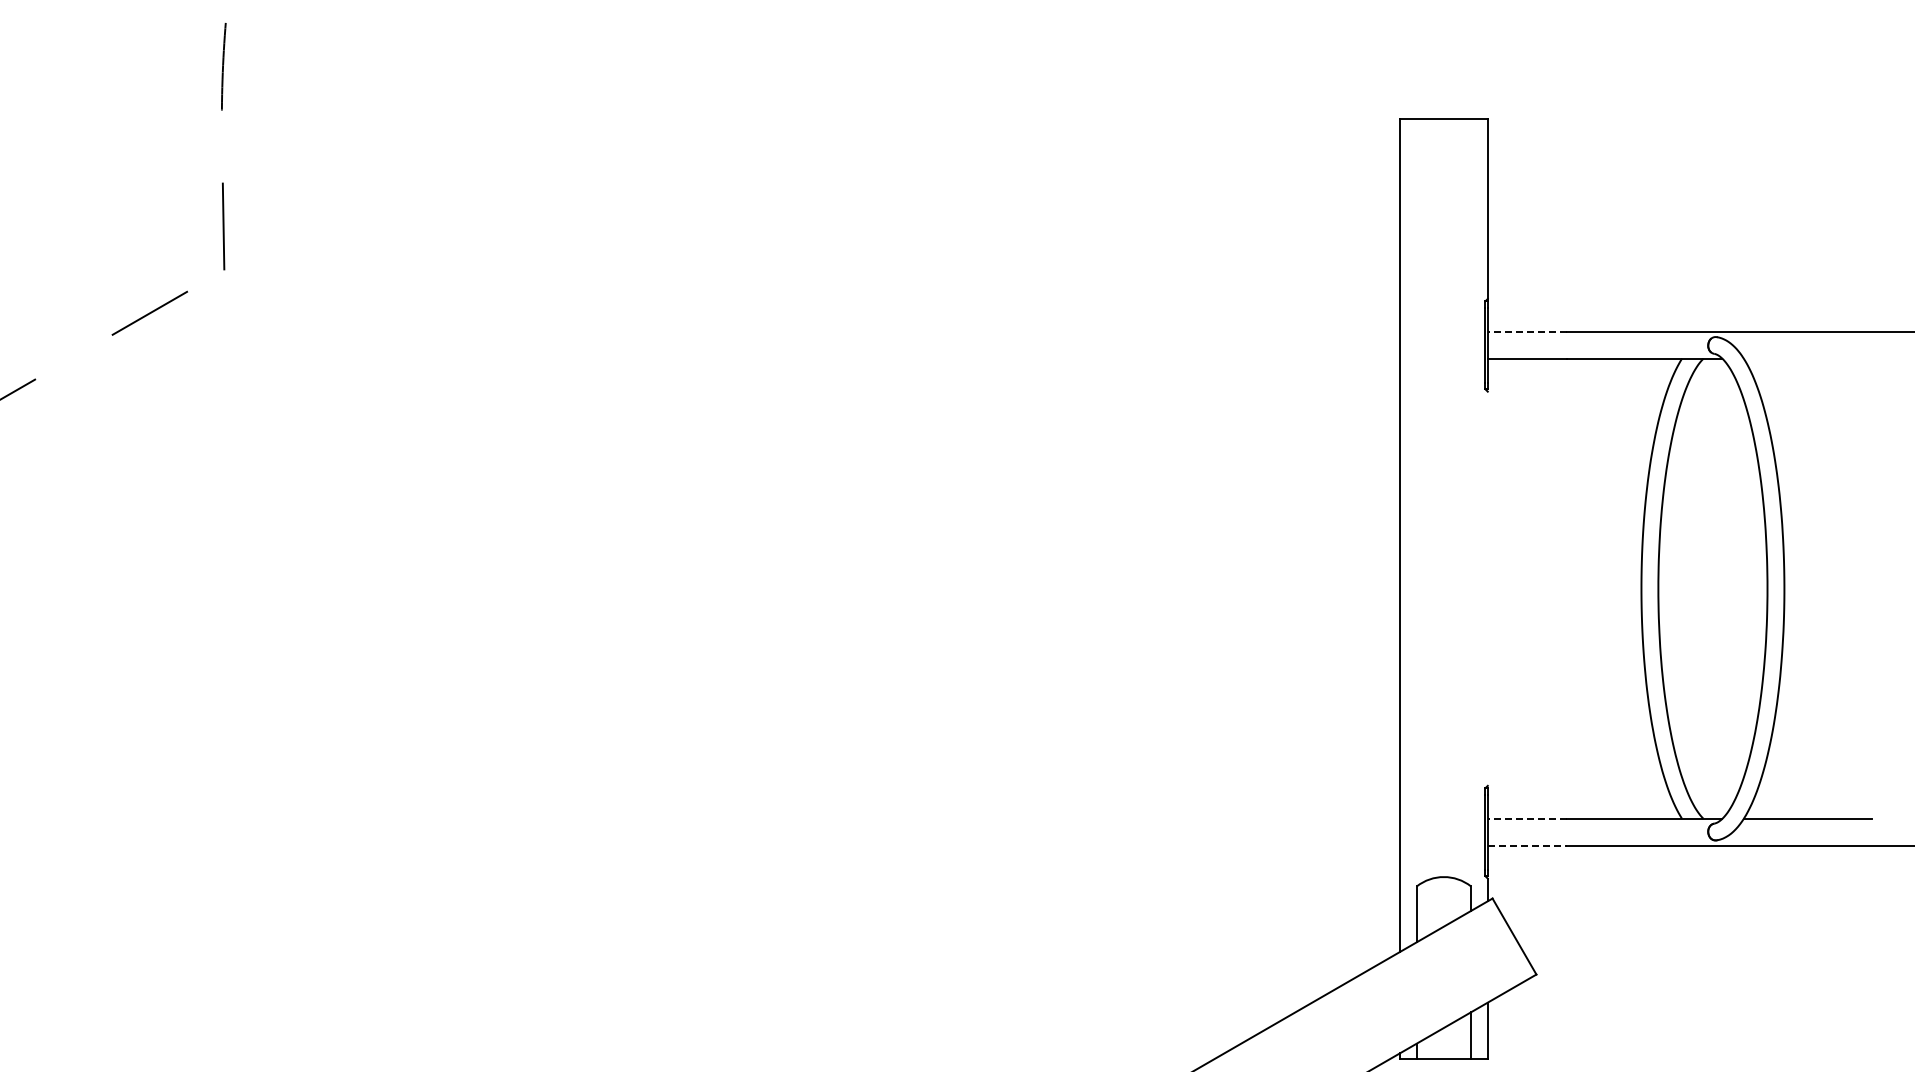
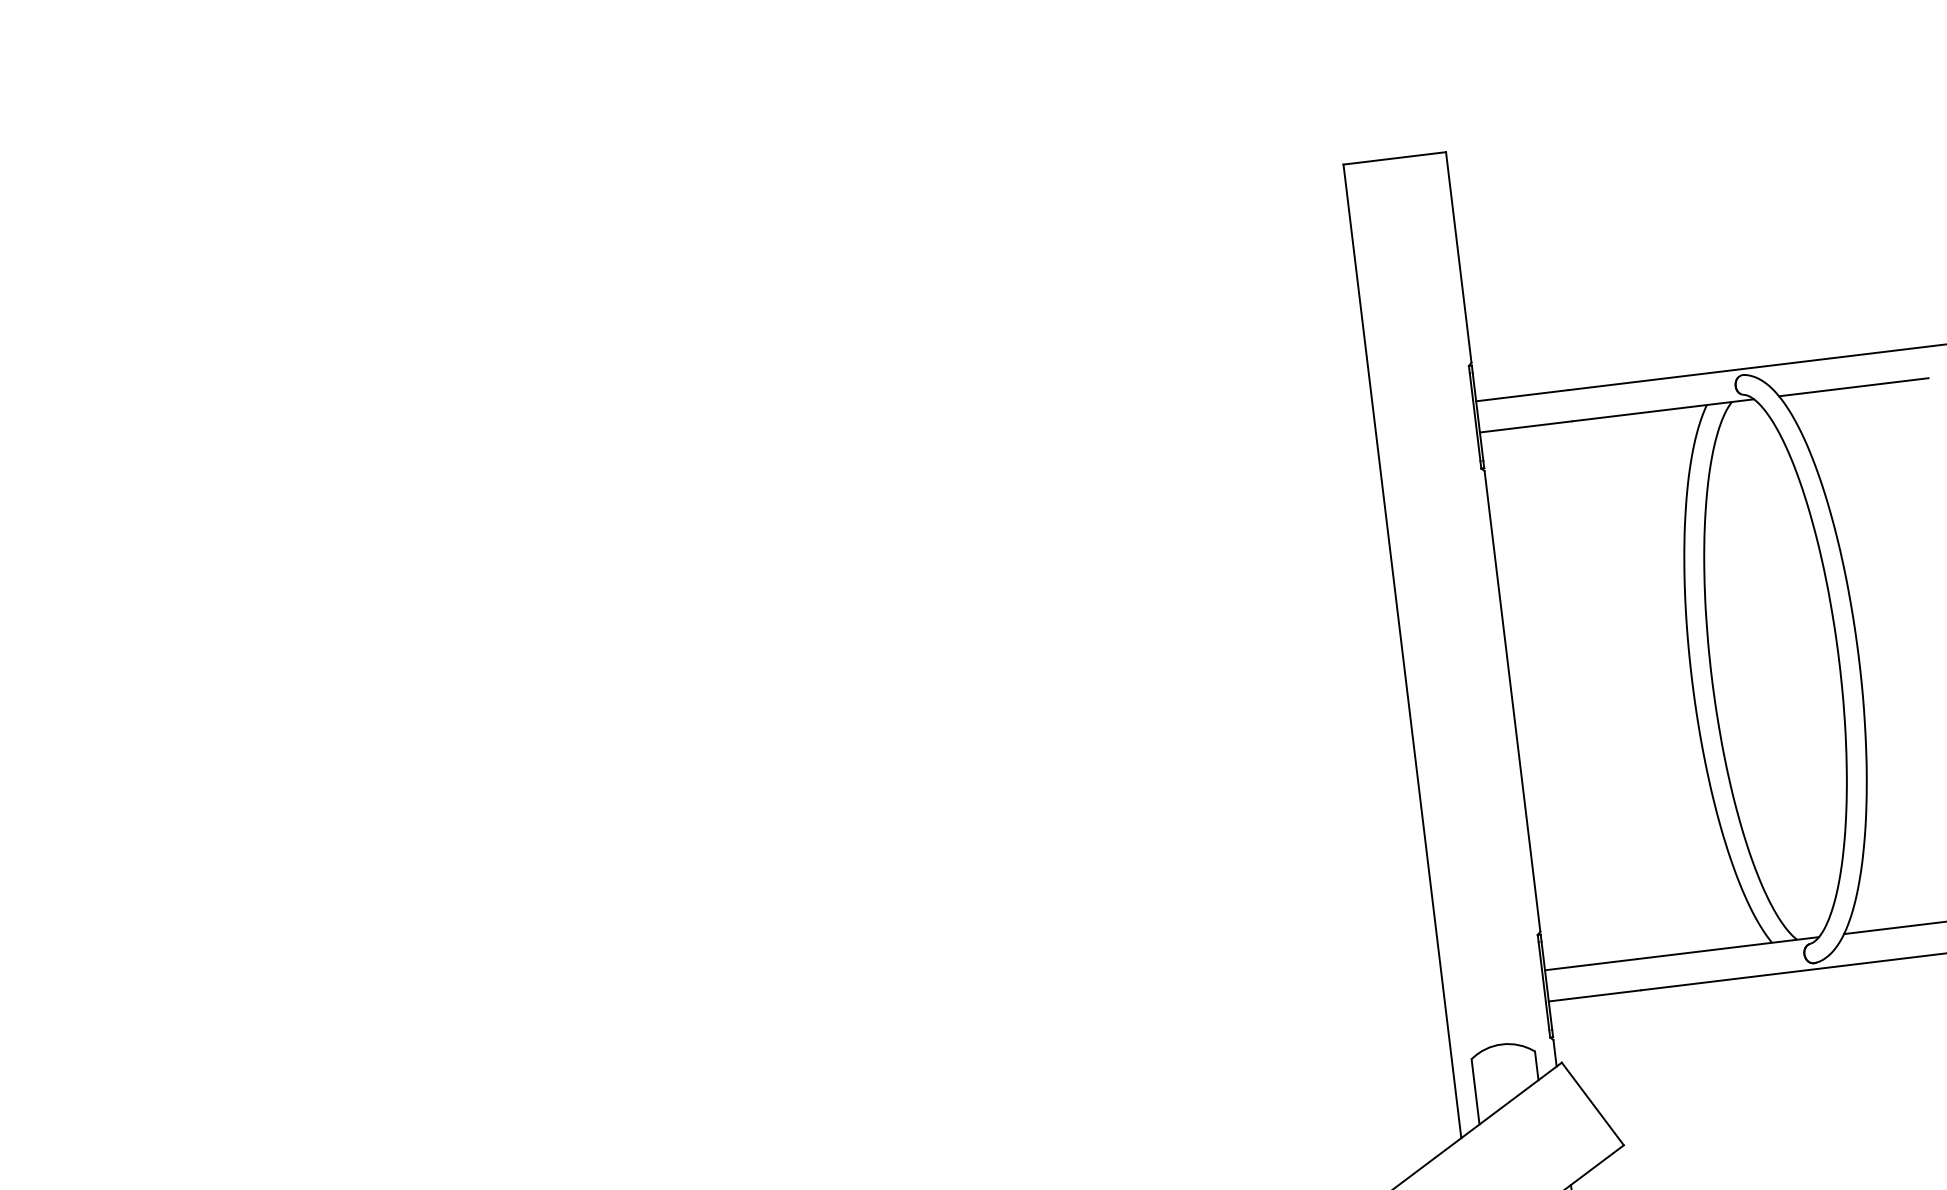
line: (1526, 331) -> (1521, 395), dashed -> solid
line: (1807, 358) -> (1853, 387), added
line: (1487, 588) -> (1512, 701), added
line: (1526, 818) -> (1590, 964), dashed -> solid
line: (1527, 845) -> (1595, 995), dashed -> solid

